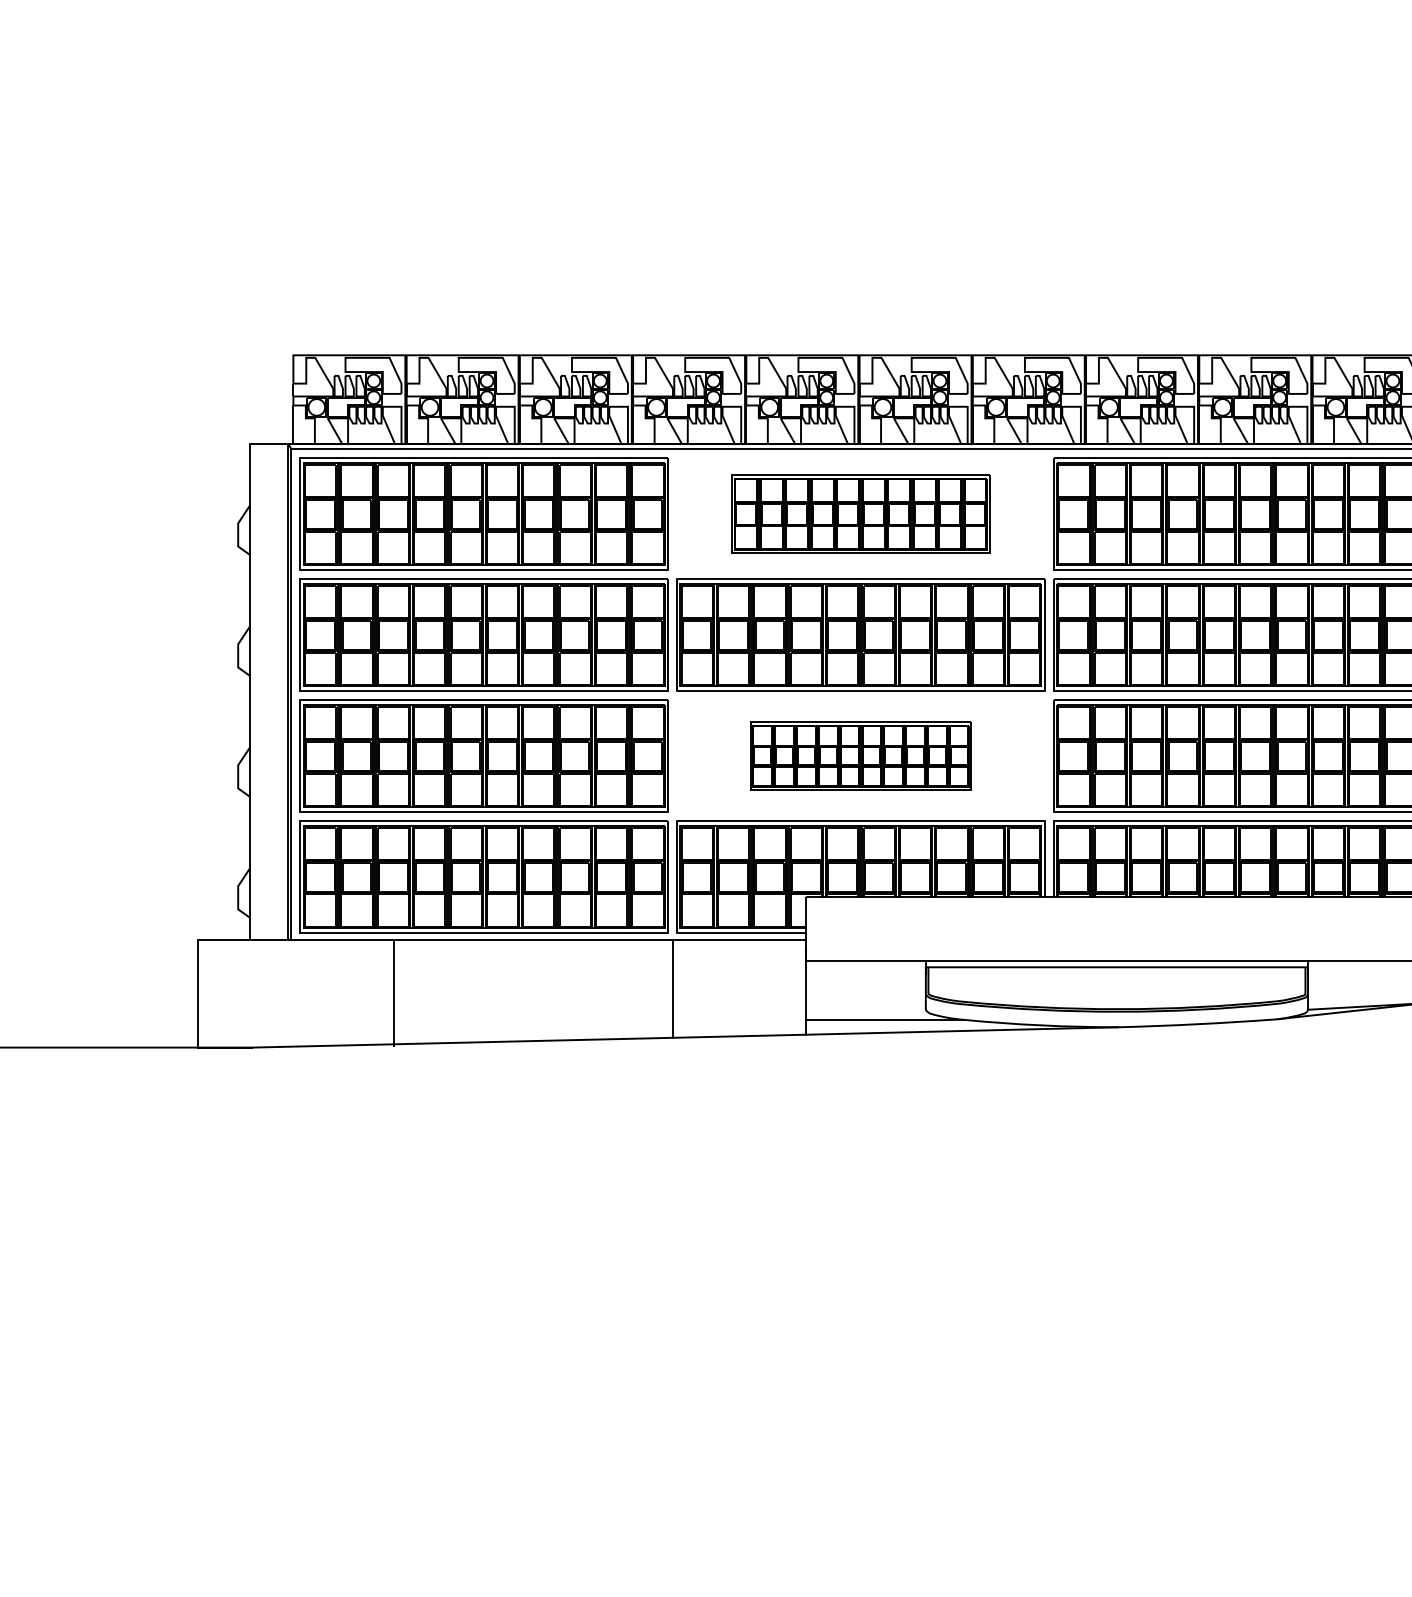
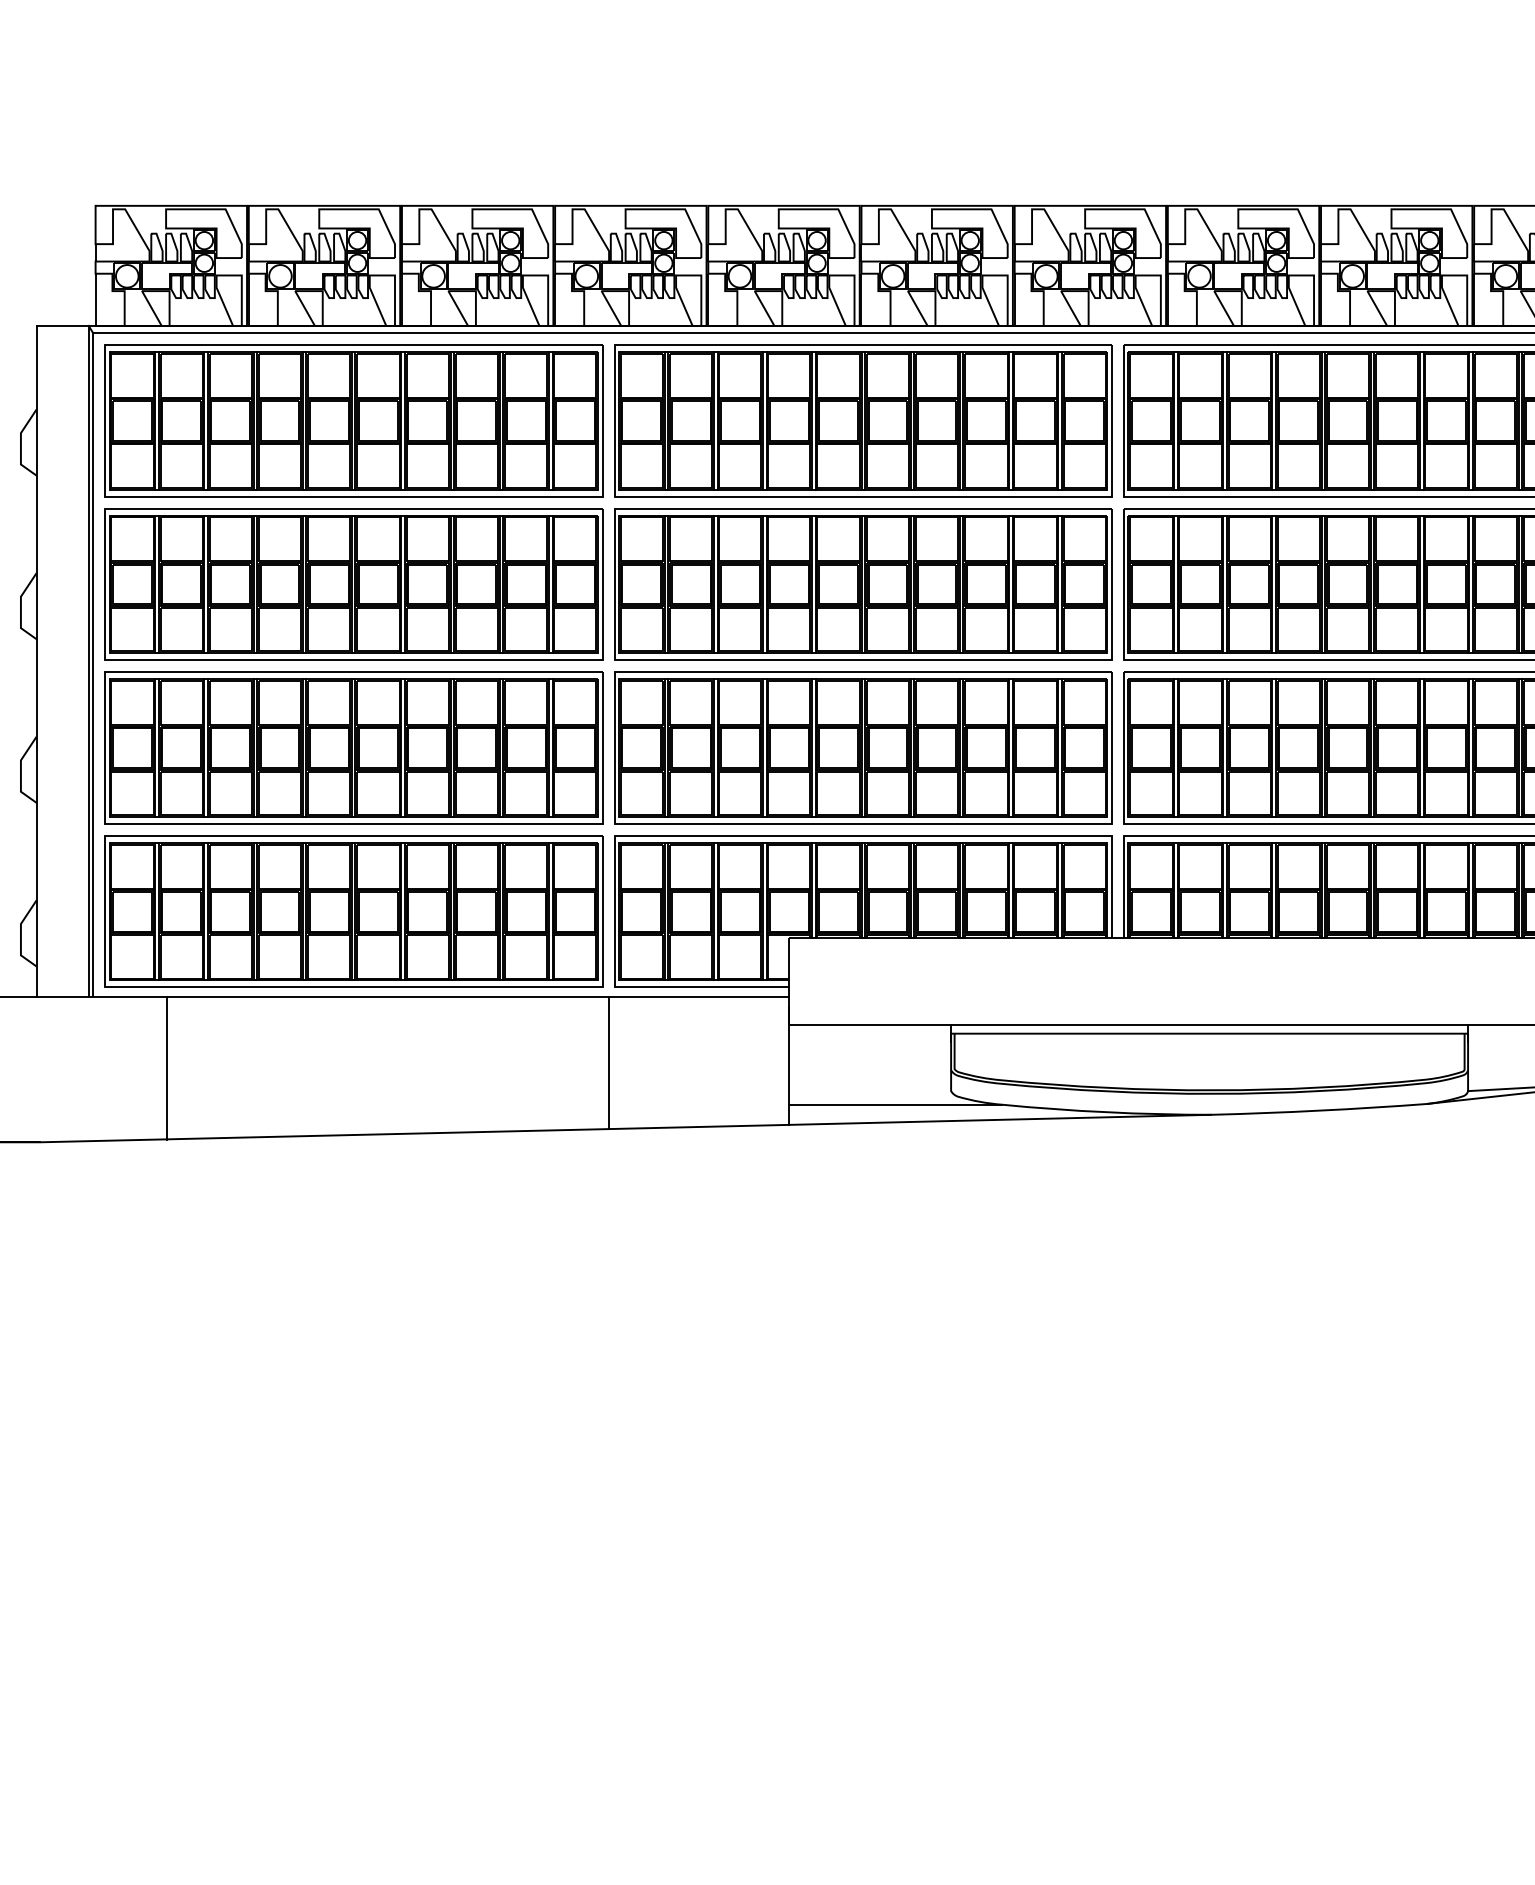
part: (860, 513) -> (862, 419), size x1.43
part: (860, 755) -> (862, 747), size x1.67
line: (394, 992) -> (167, 1067), moved

